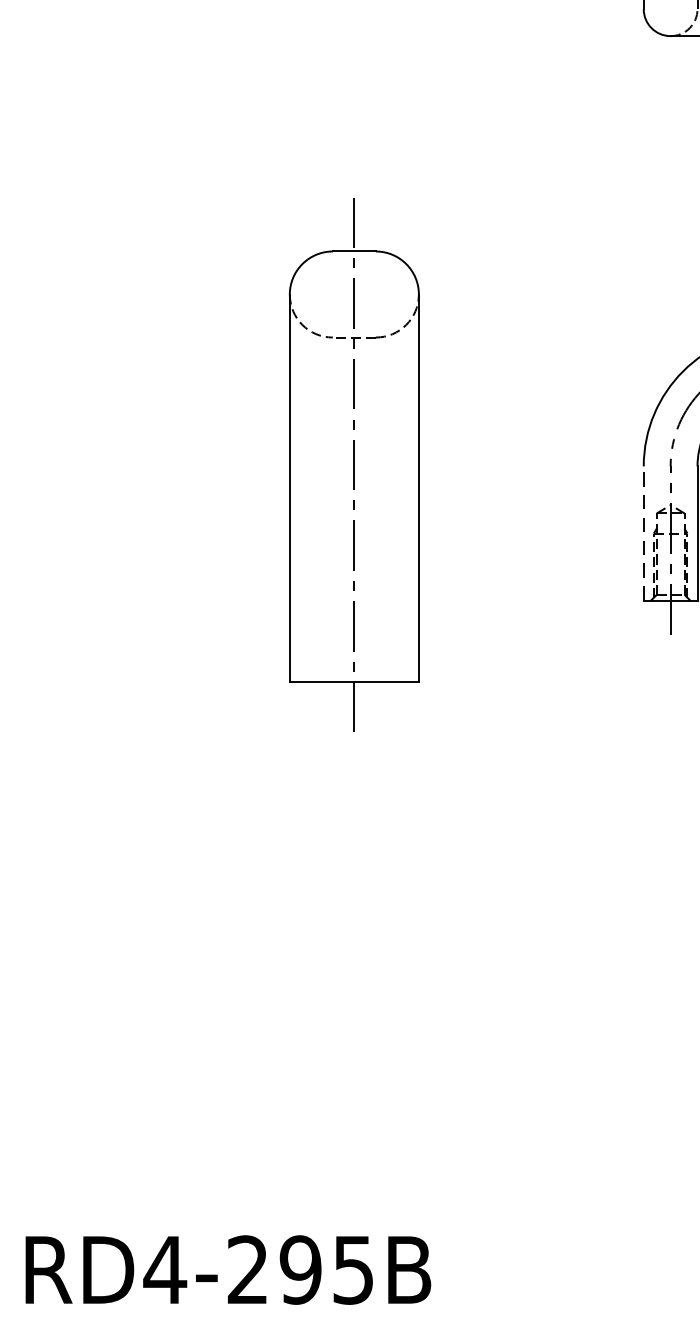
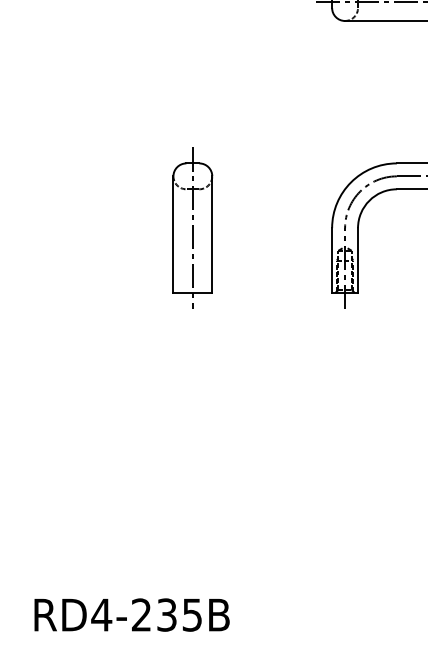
part: (353, 465) -> (192, 227), size x0.62
line: (644, 533) -> (332, 260), dashed -> solid
text: (299, 1268) -> (166, 614), RD4-295B -> RD4-235B

